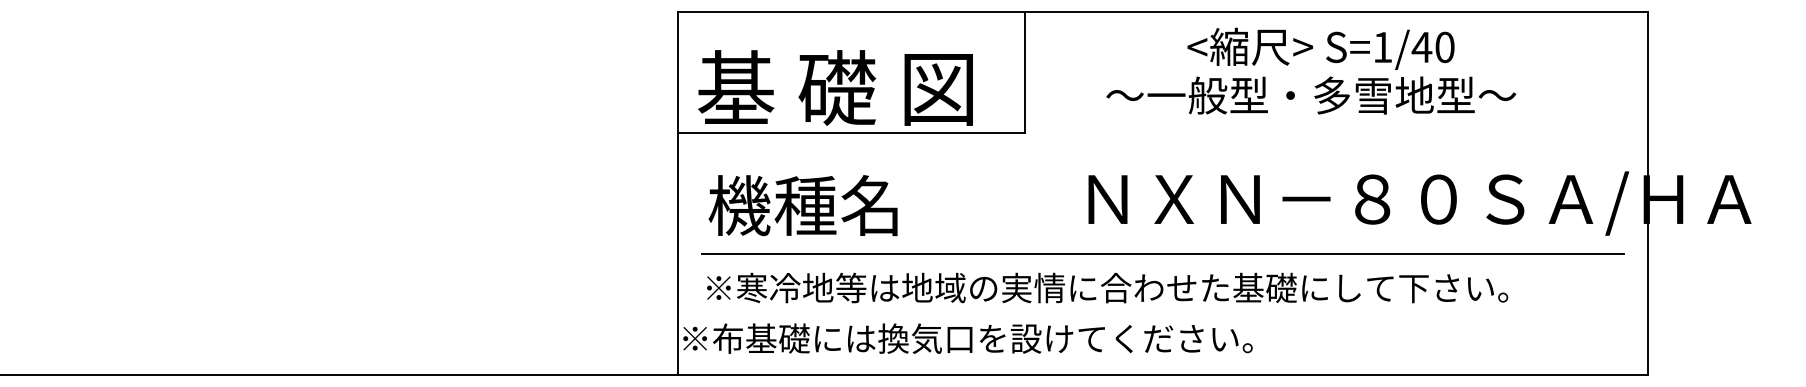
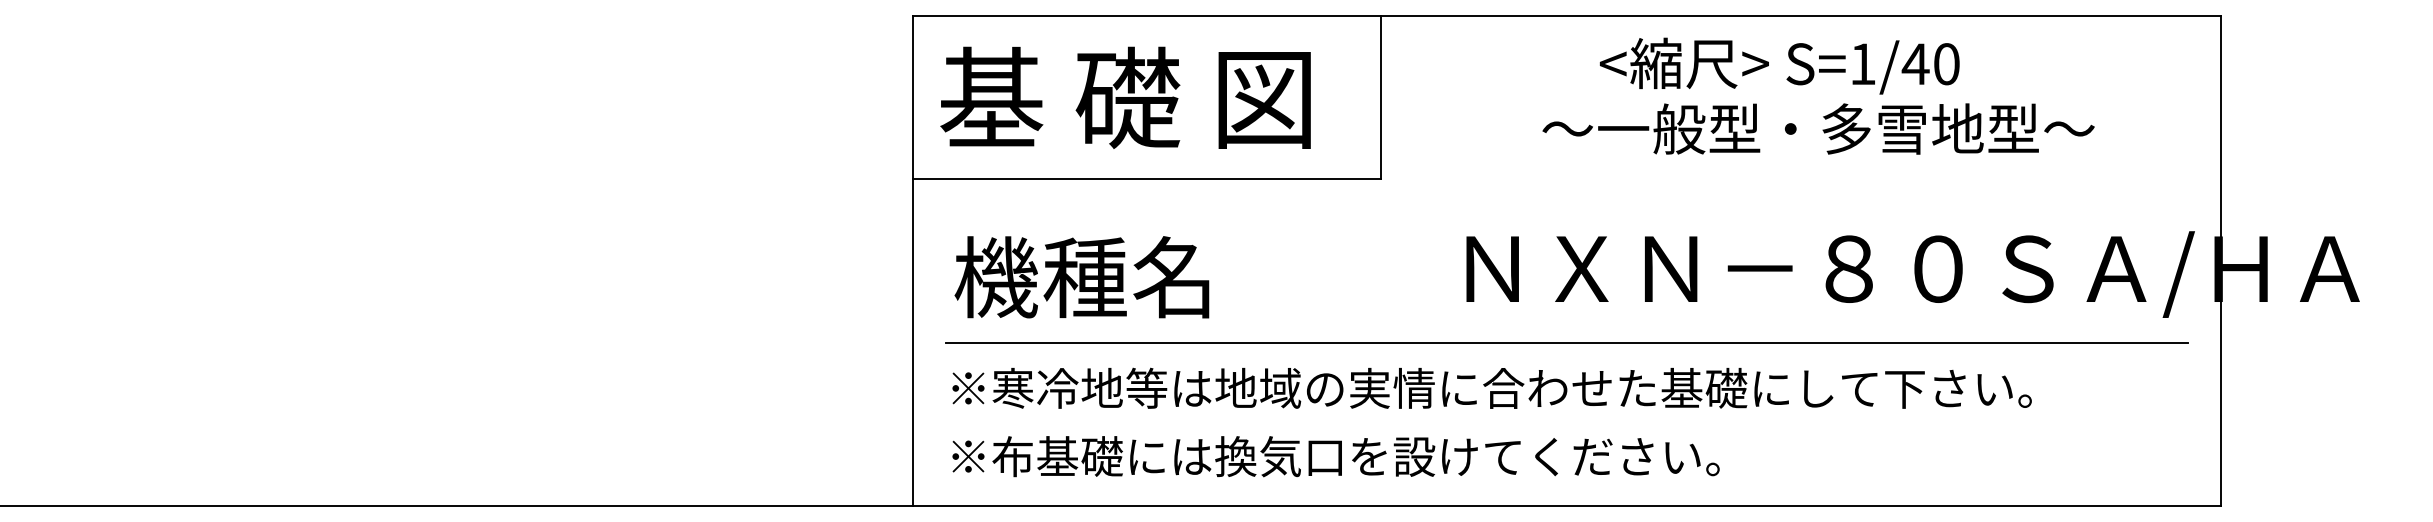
text: (835, 87) -> (1125, 97), moved
text: (1311, 95) -> (1818, 128), moved
text: (967, 338) -> (1335, 456), moved

